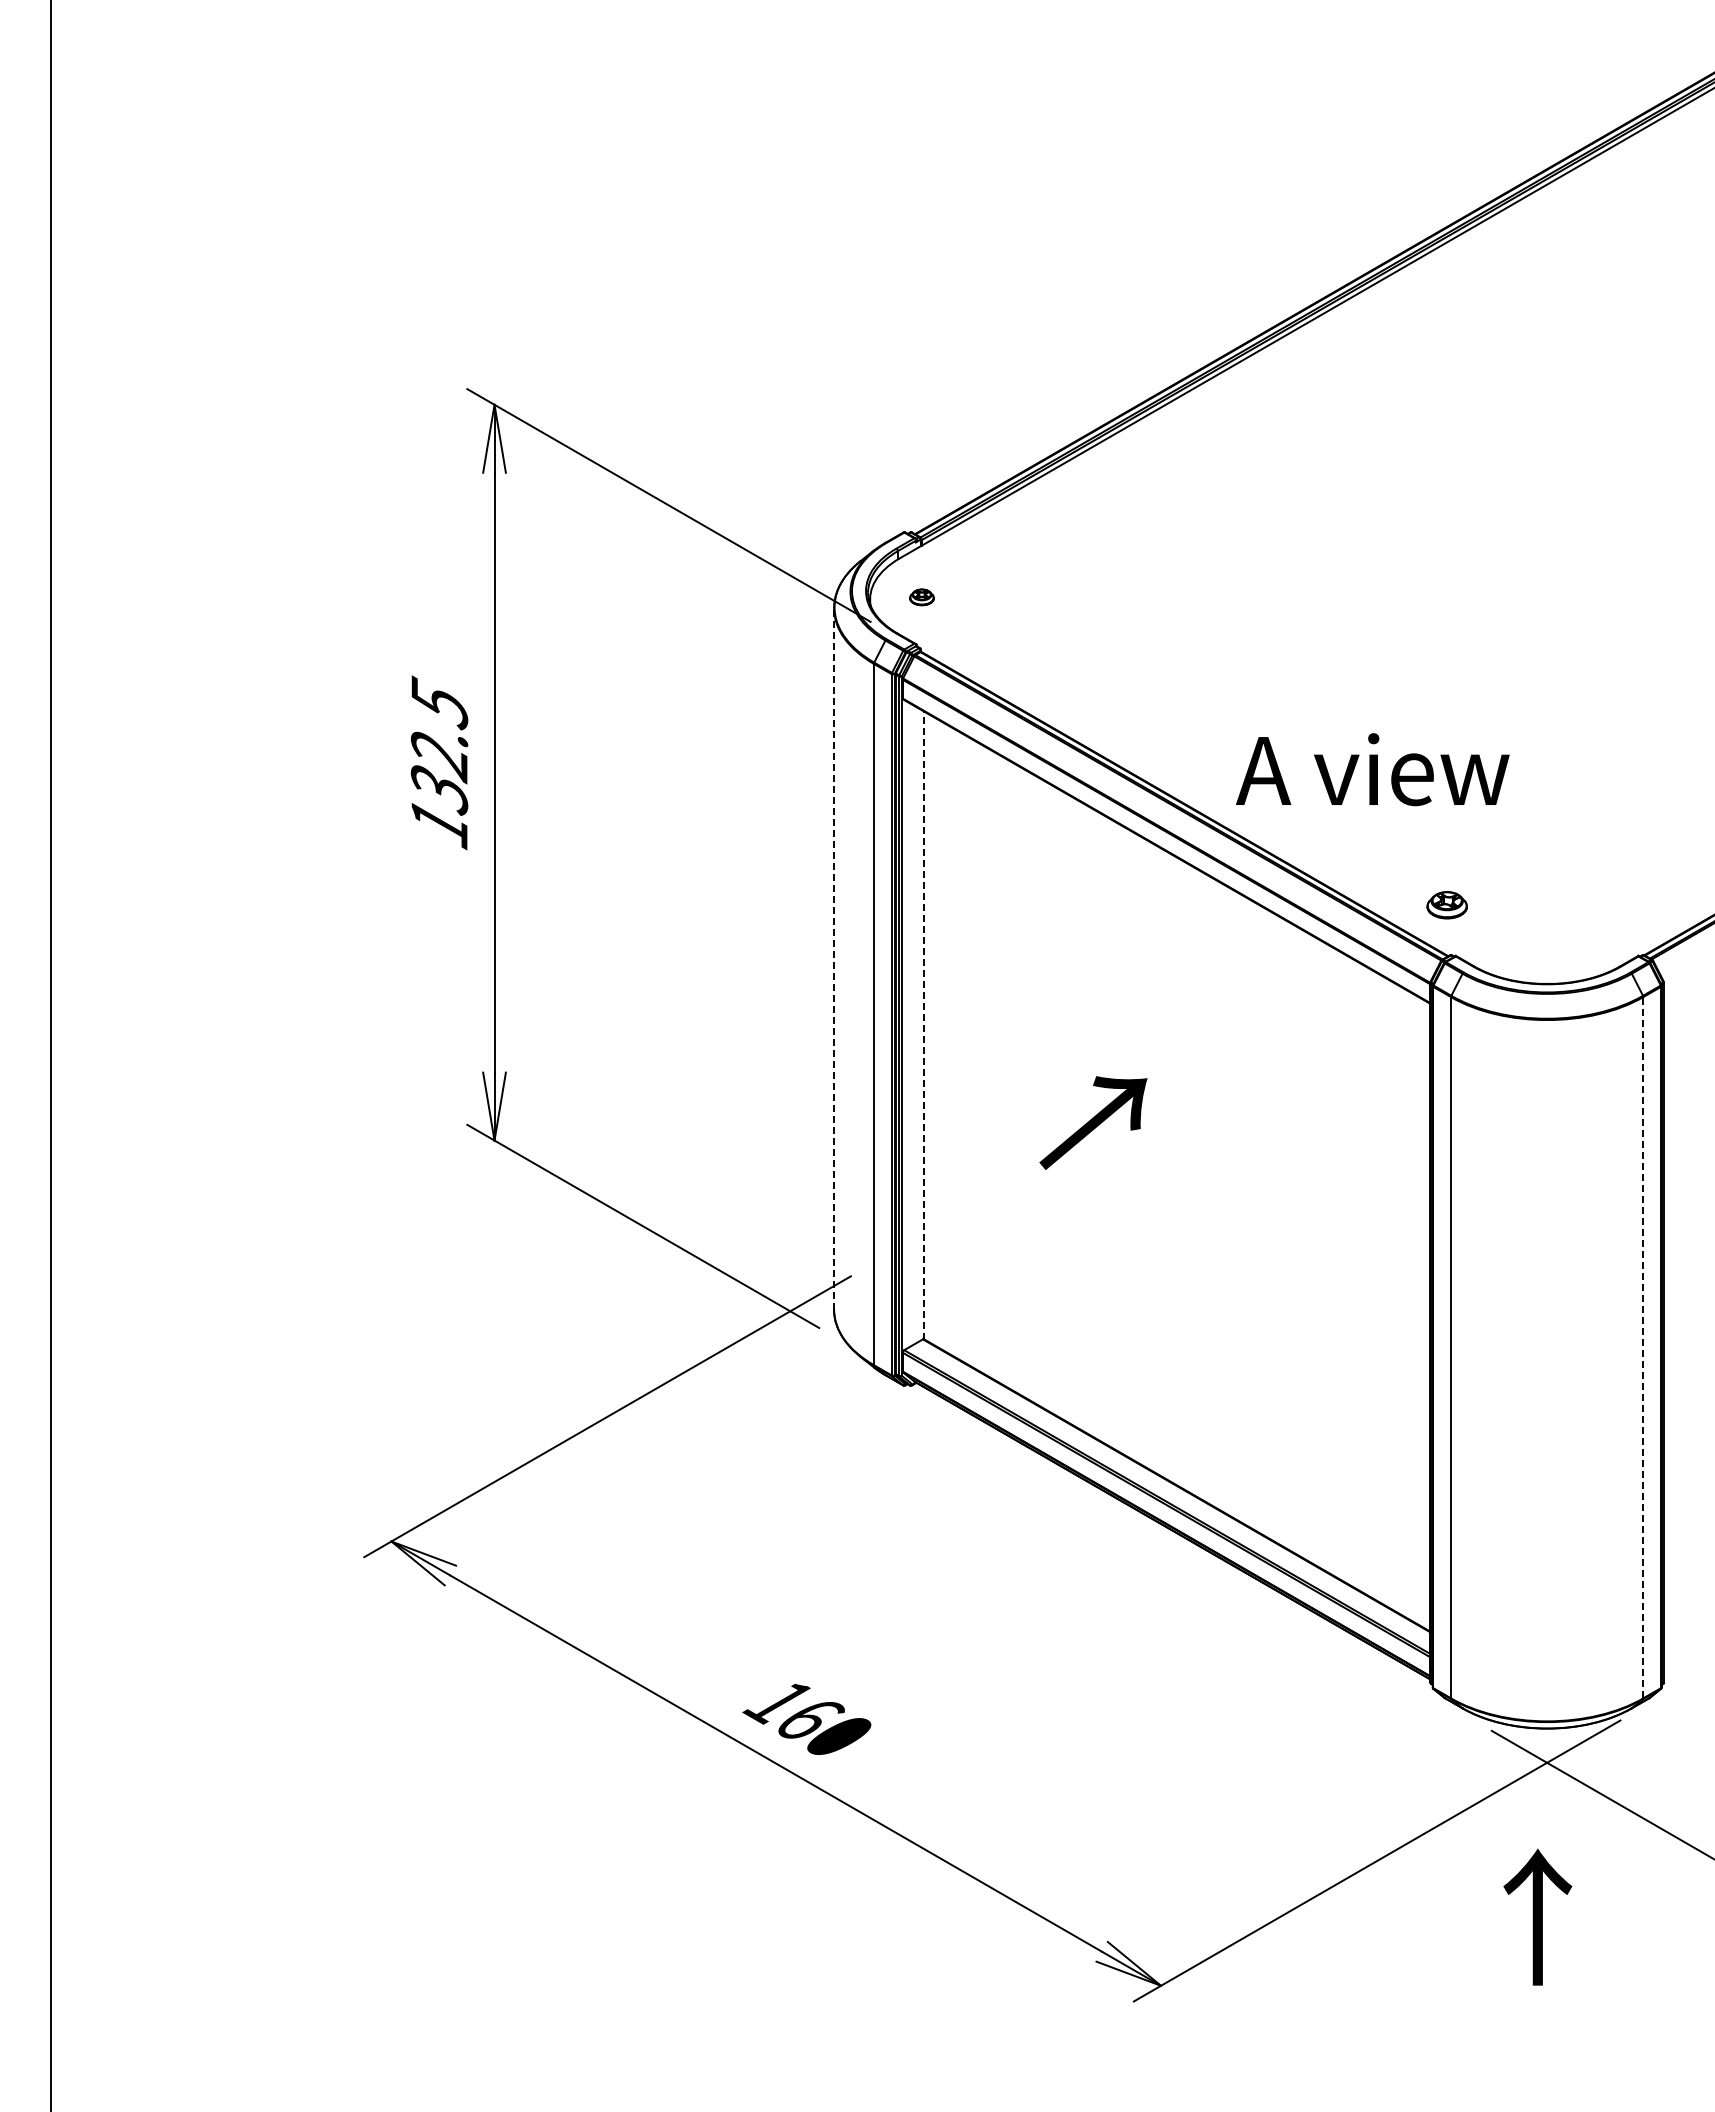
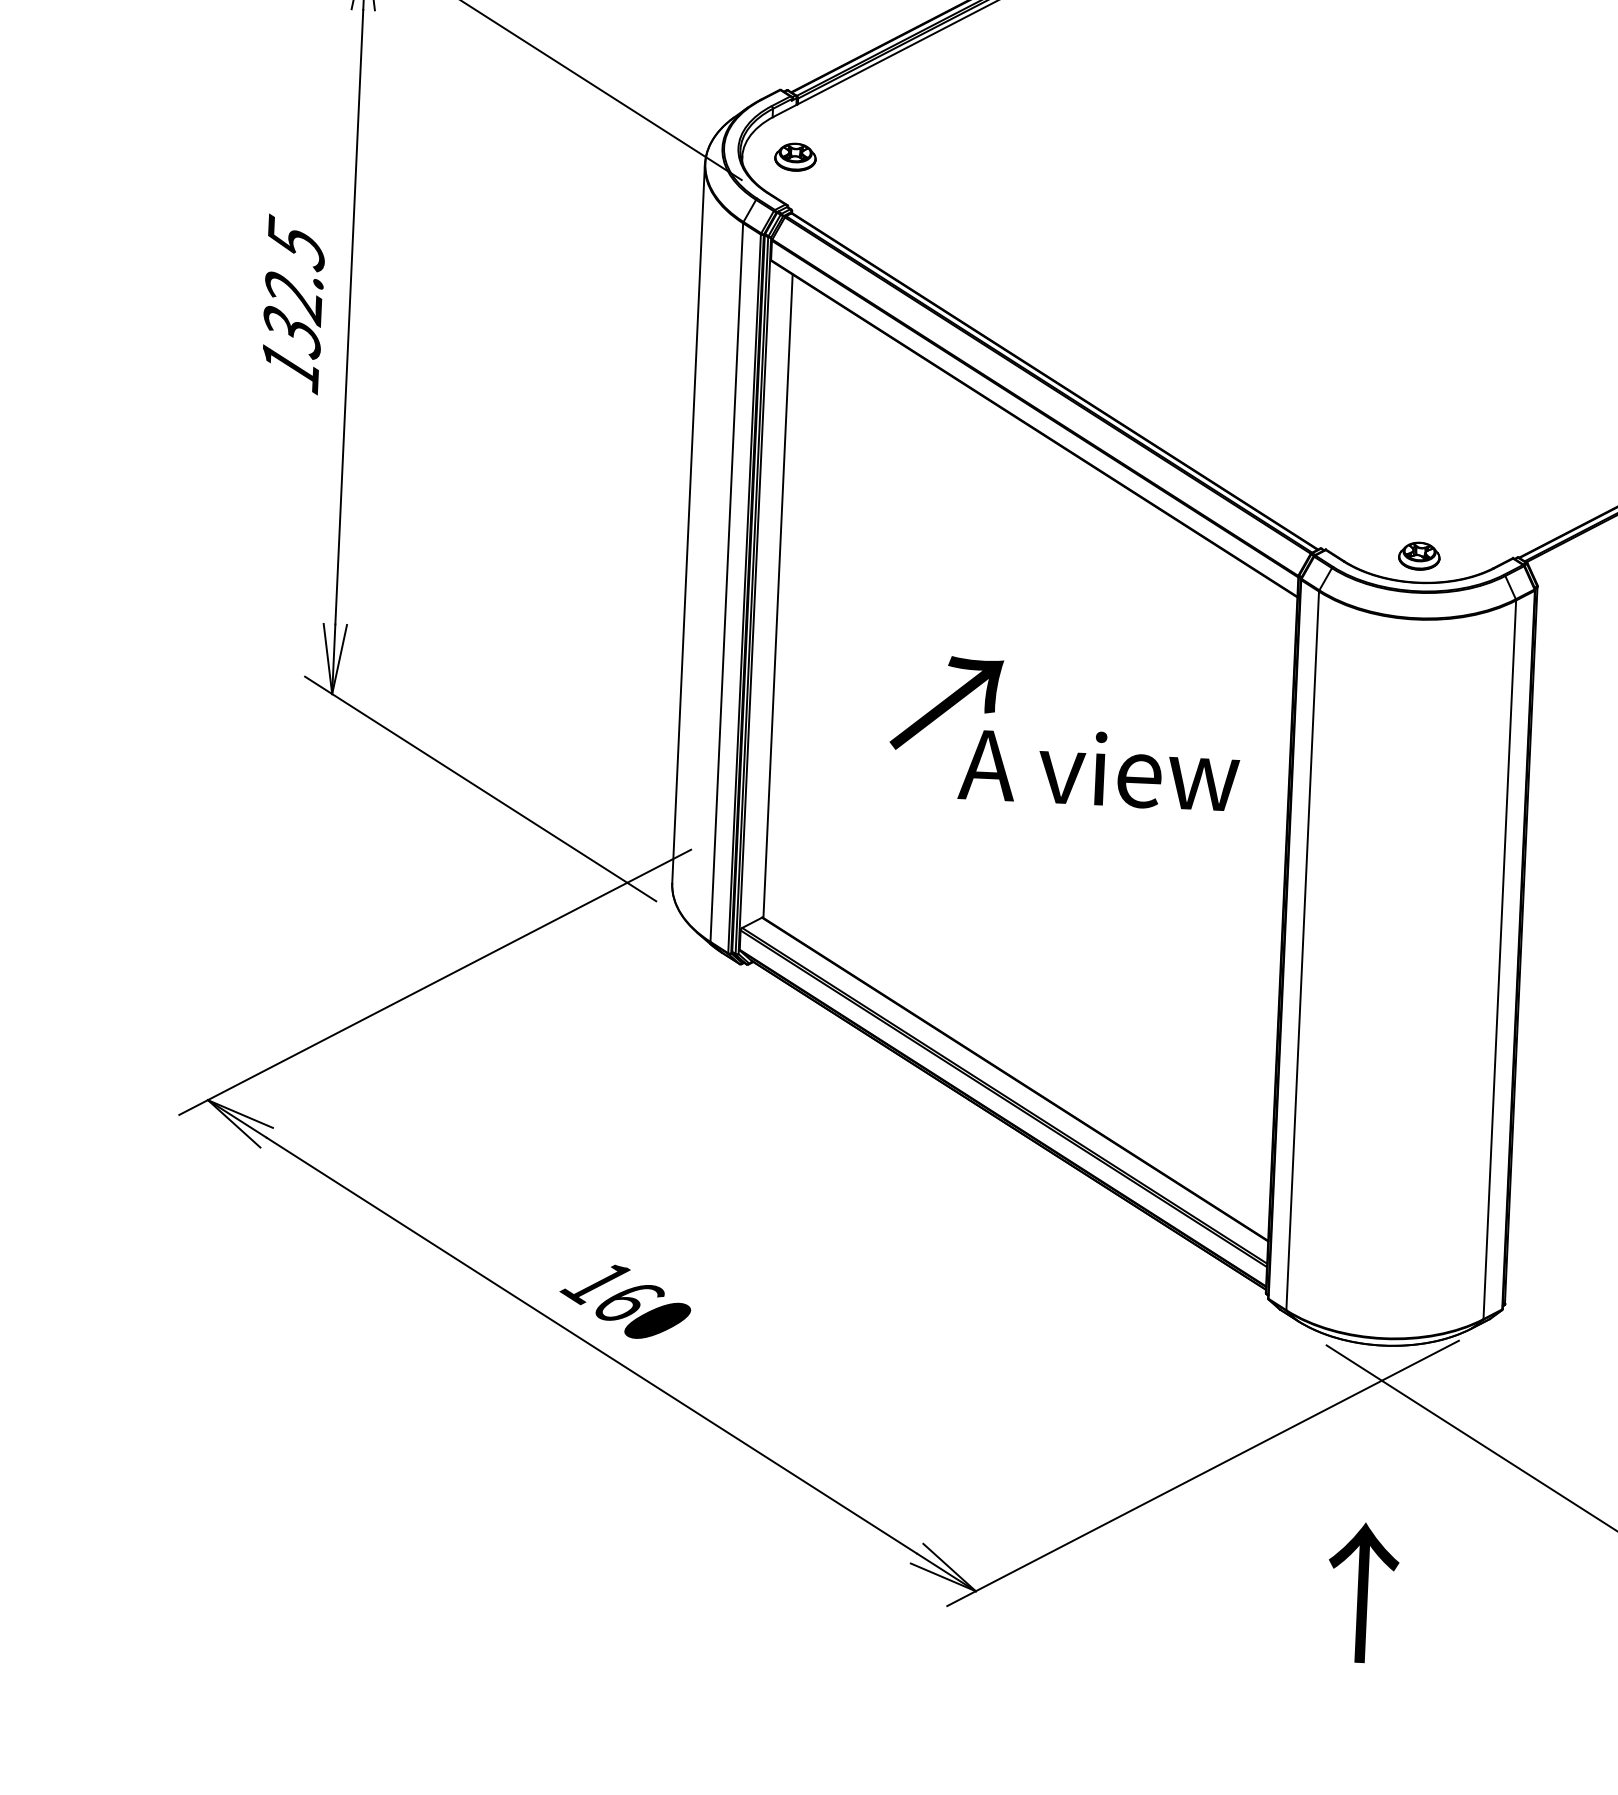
part: (921, 597) -> (795, 157), size x1.67
text: (1372, 769) -> (1098, 768), moved
part: (1446, 905) -> (1418, 556), moved
line: (834, 958) -> (689, 523), dashed -> solid
line: (924, 1025) -> (778, 596), dashed -> solid
line: (1643, 1347) -> (1499, 959), dashed -> solid
text: (1537, 1916) -> (1362, 1592), moved

